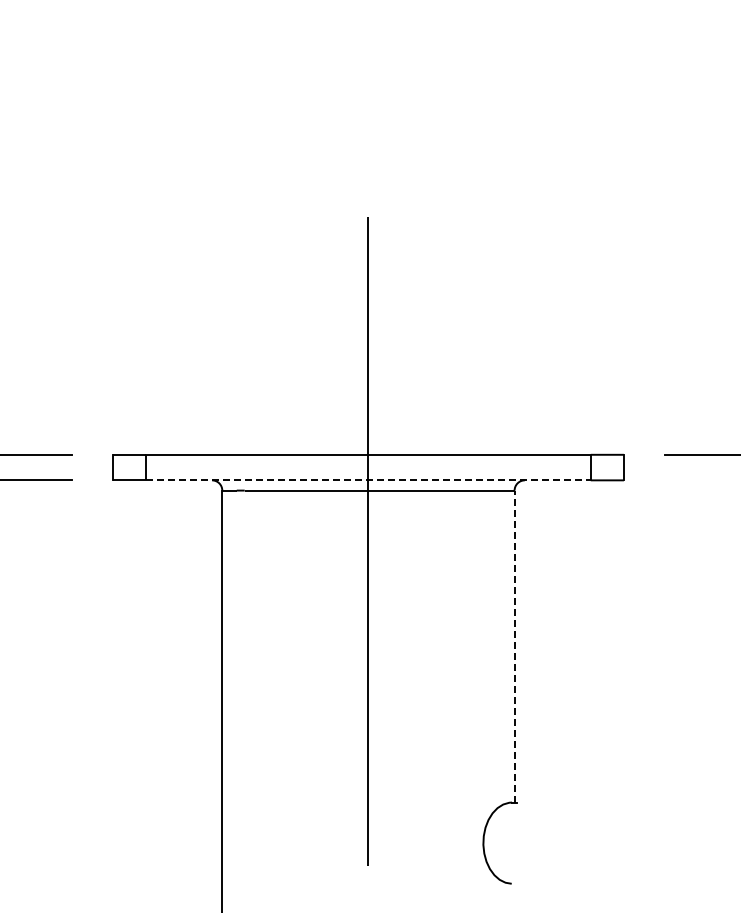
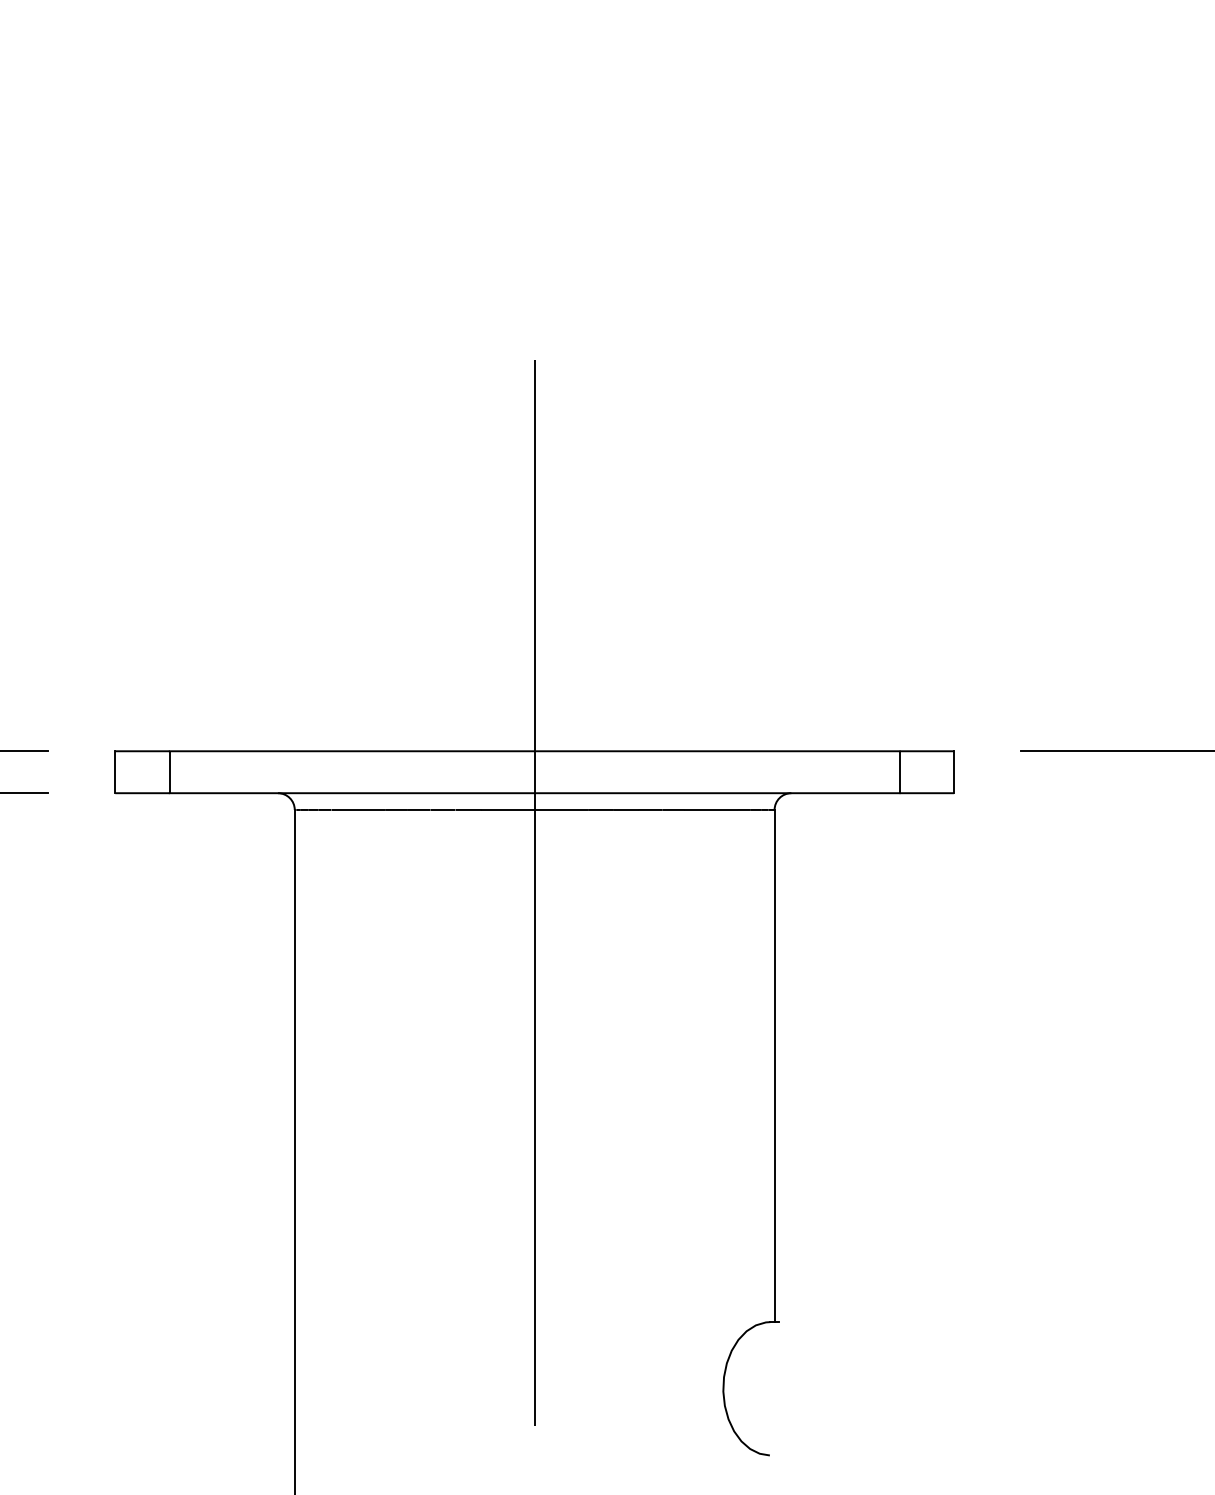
line: (368, 480) -> (534, 793), dashed -> solid
line: (514, 646) -> (774, 1065), dashed -> solid

